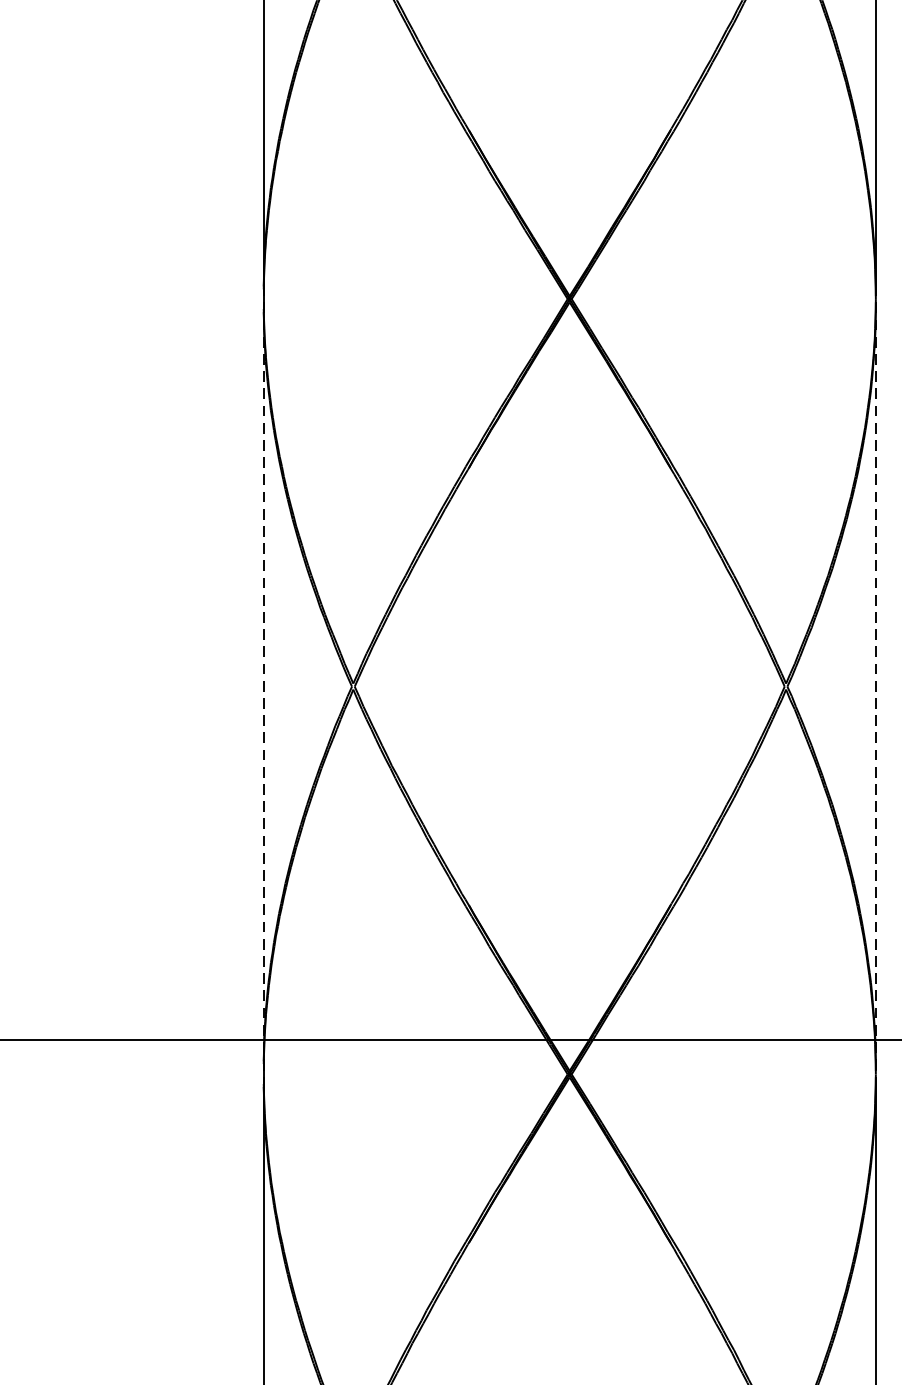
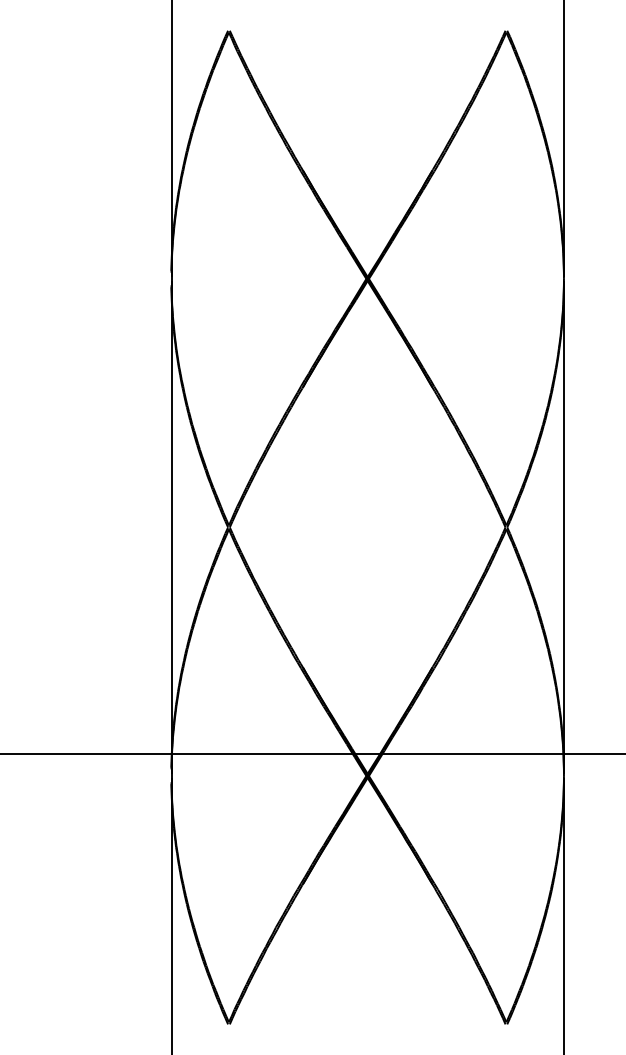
line: (263, 686) -> (171, 527), dashed -> solid
line: (875, 686) -> (563, 527), dashed -> solid

